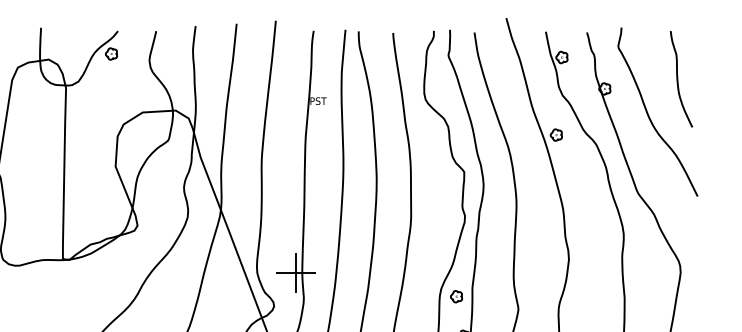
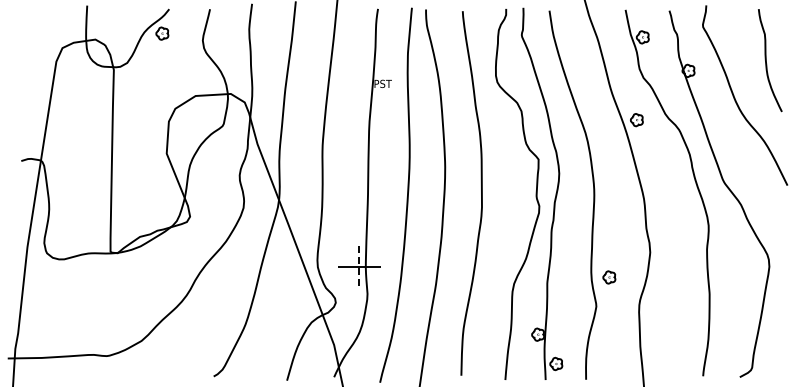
line: (296, 273) -> (359, 267), solid -> dashed
part: (456, 296) -> (609, 277), moved

